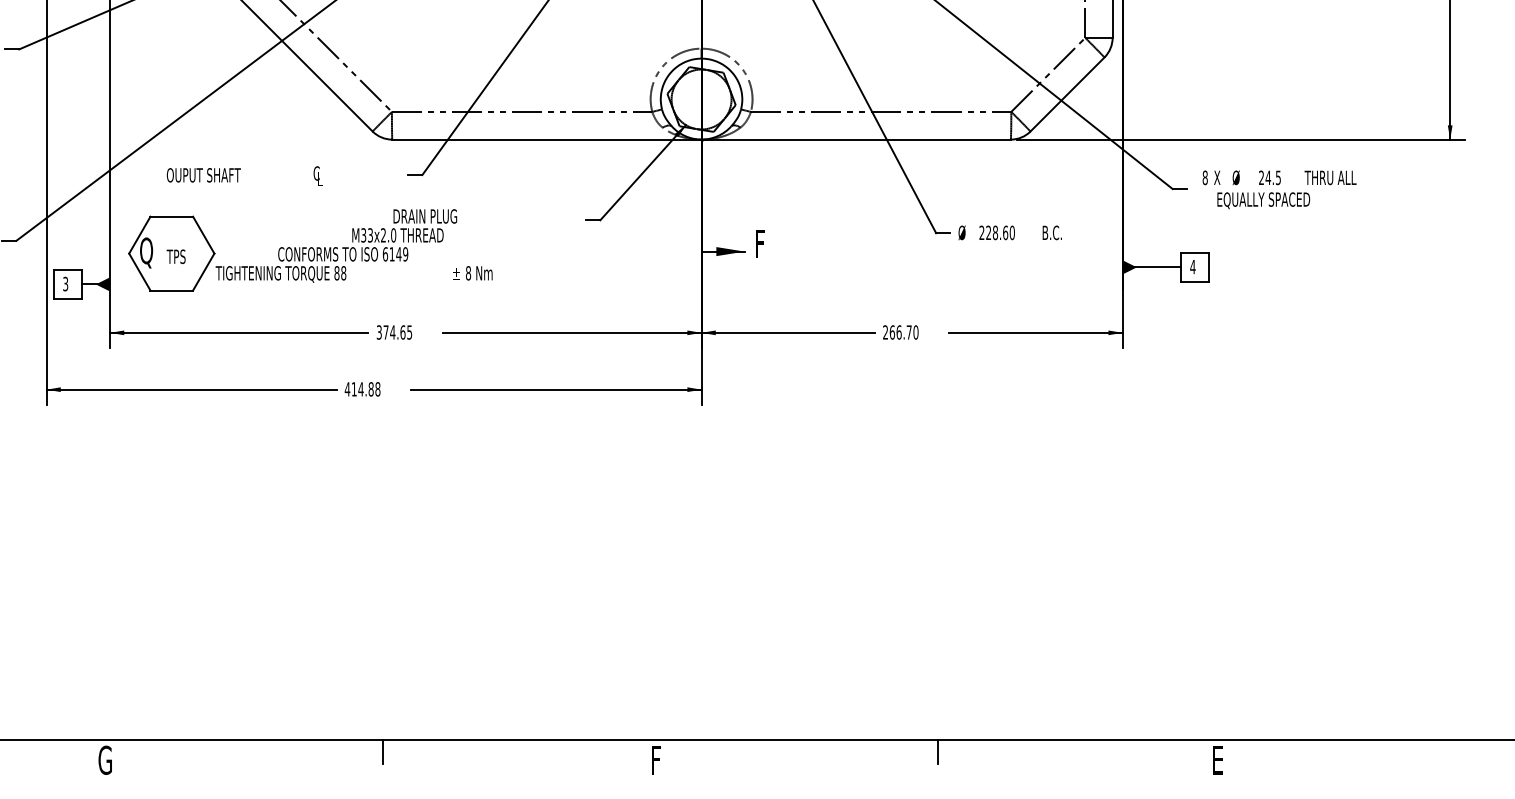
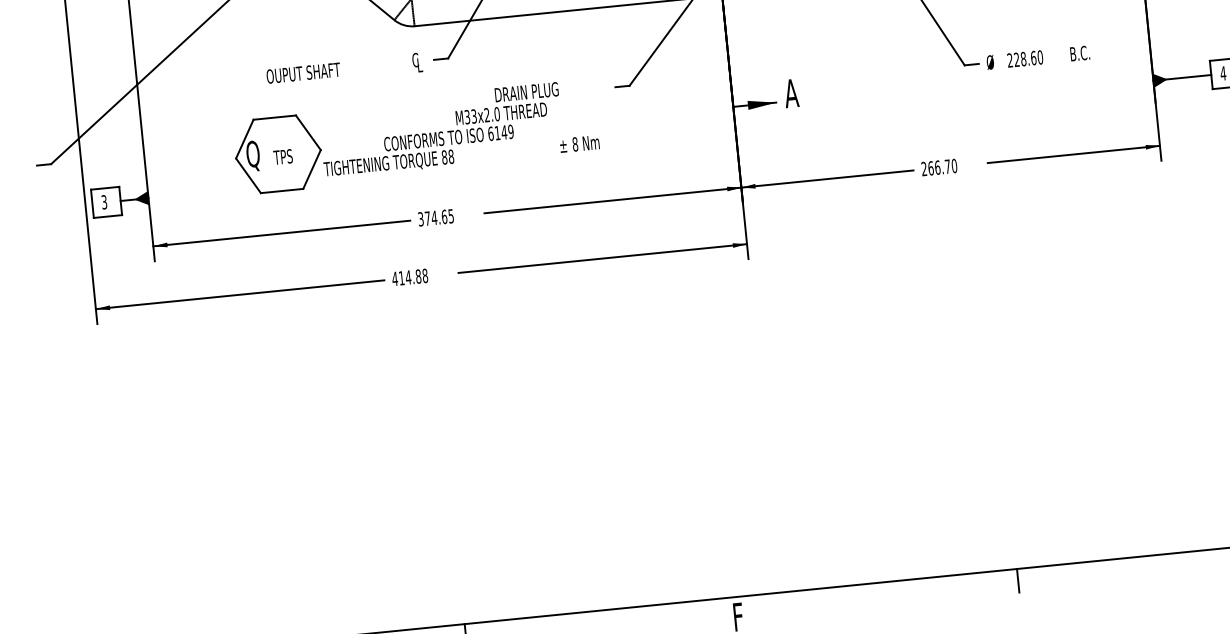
text: (244, 175) -> (343, 69), moved
text: (760, 243) -> (791, 92), F -> A
part: (310, 250) -> (416, 137), moved

